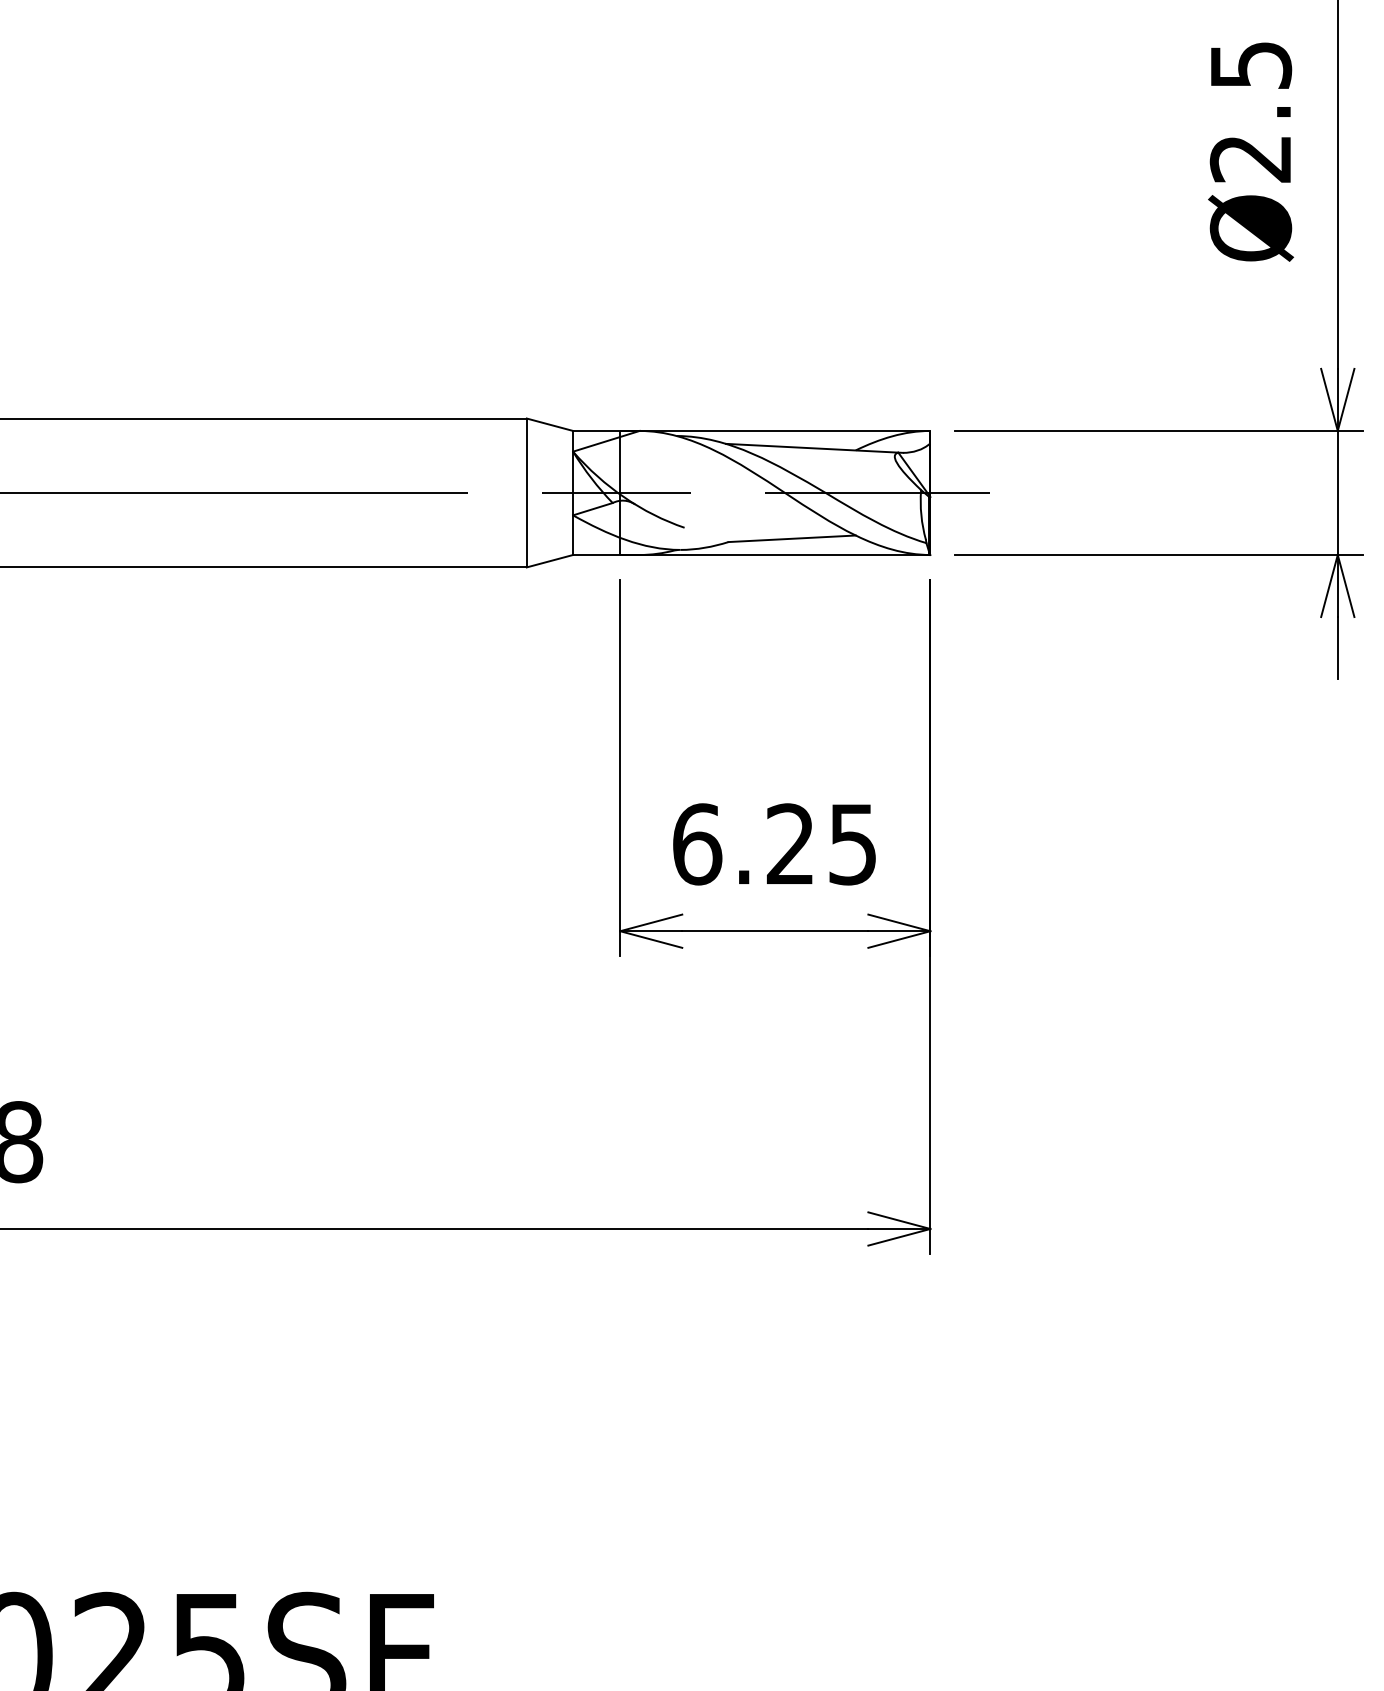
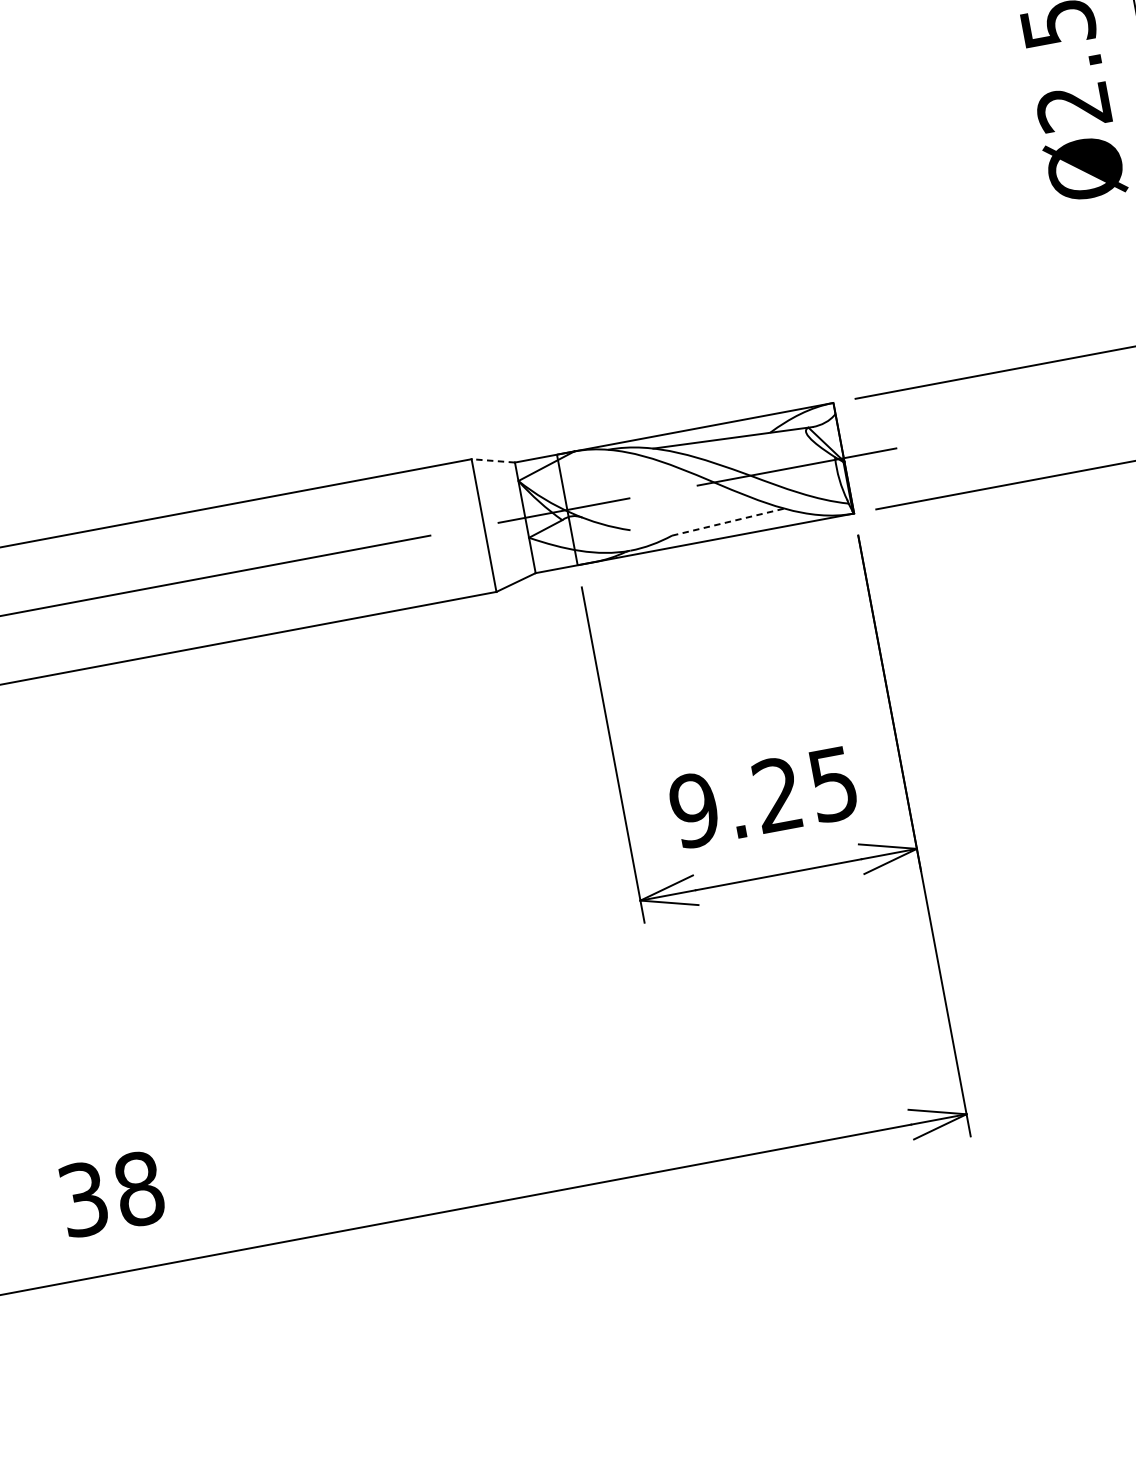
line: (549, 424) -> (492, 460), solid -> dashed
line: (792, 538) -> (728, 521), solid -> dashed
text: (697, 844) -> (694, 810), 6.25 -> 9.25

